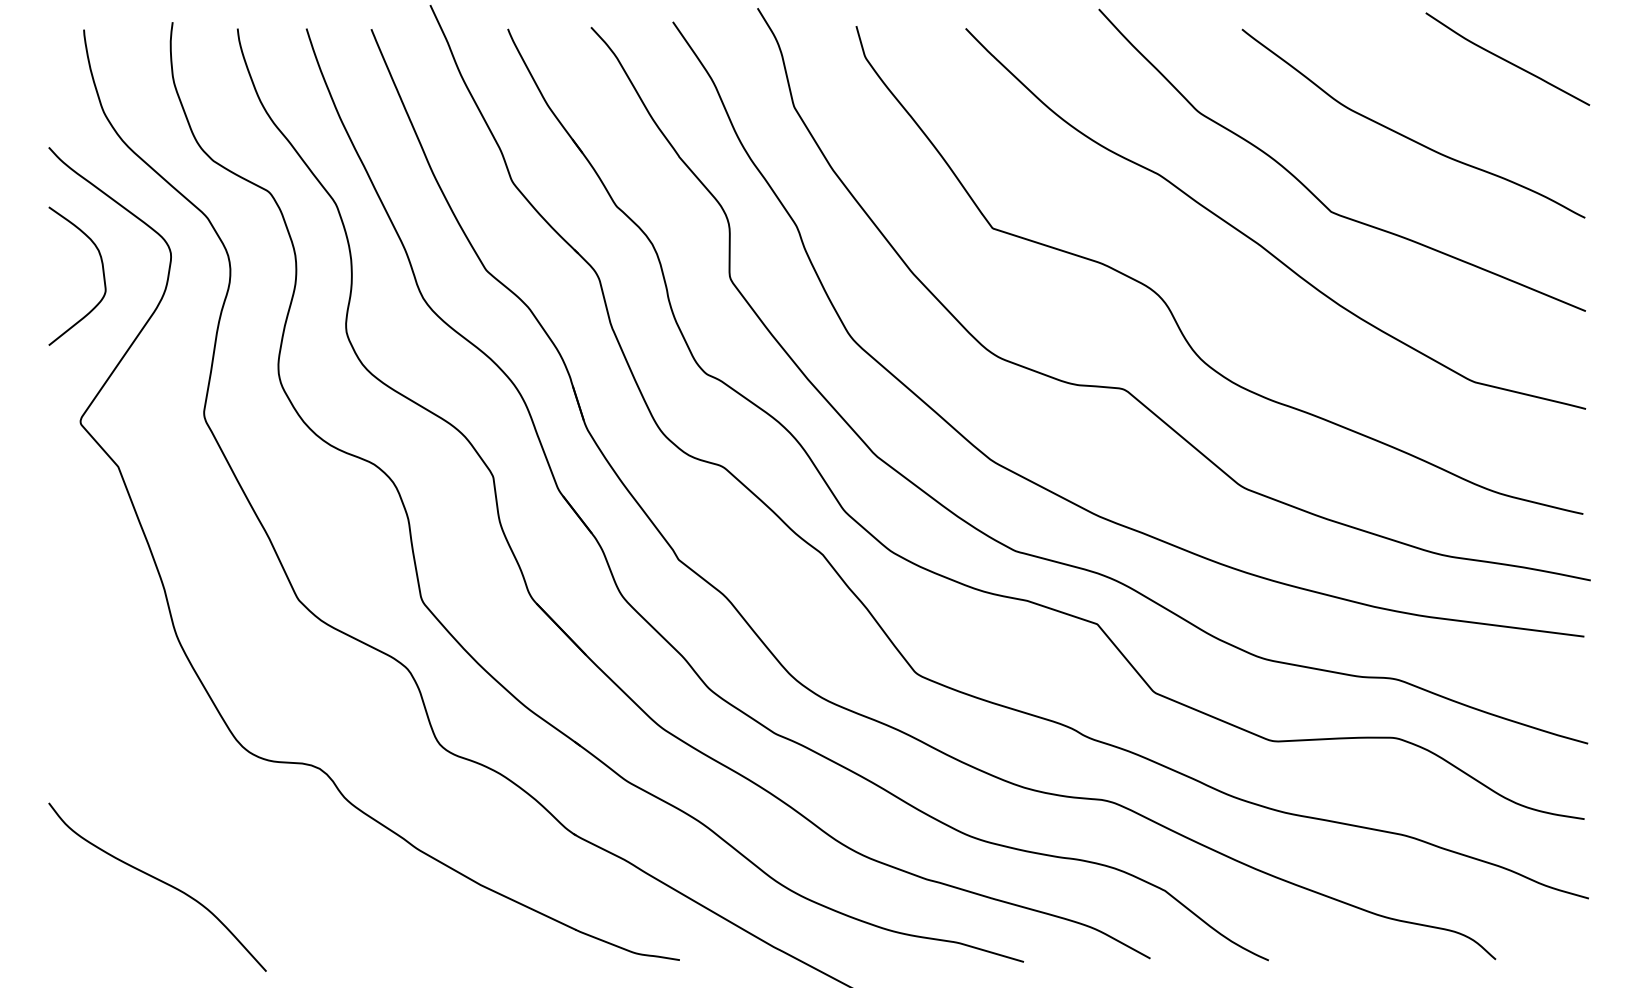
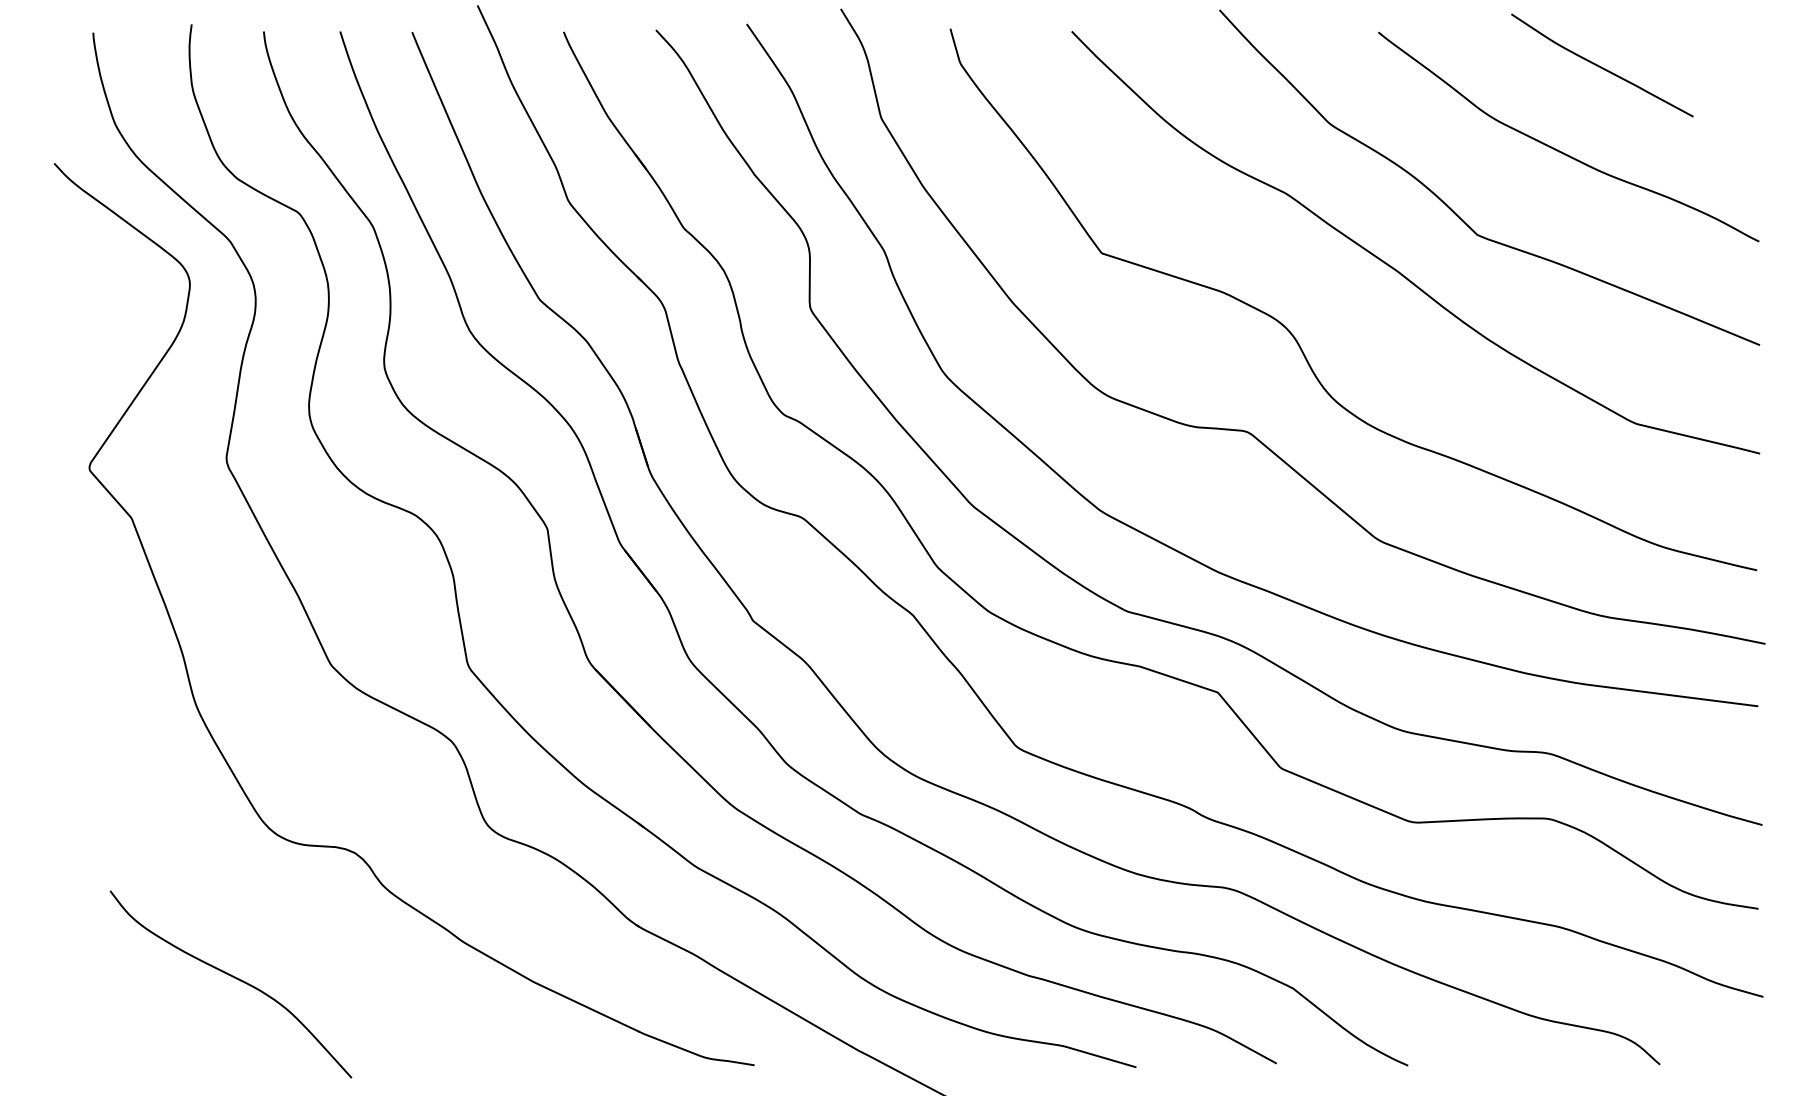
curve: (1507, 60) -> (1601, 66), moved
curve: (102, 270) -> (113, 299), removed
curve: (160, 881) -> (234, 978), moved

